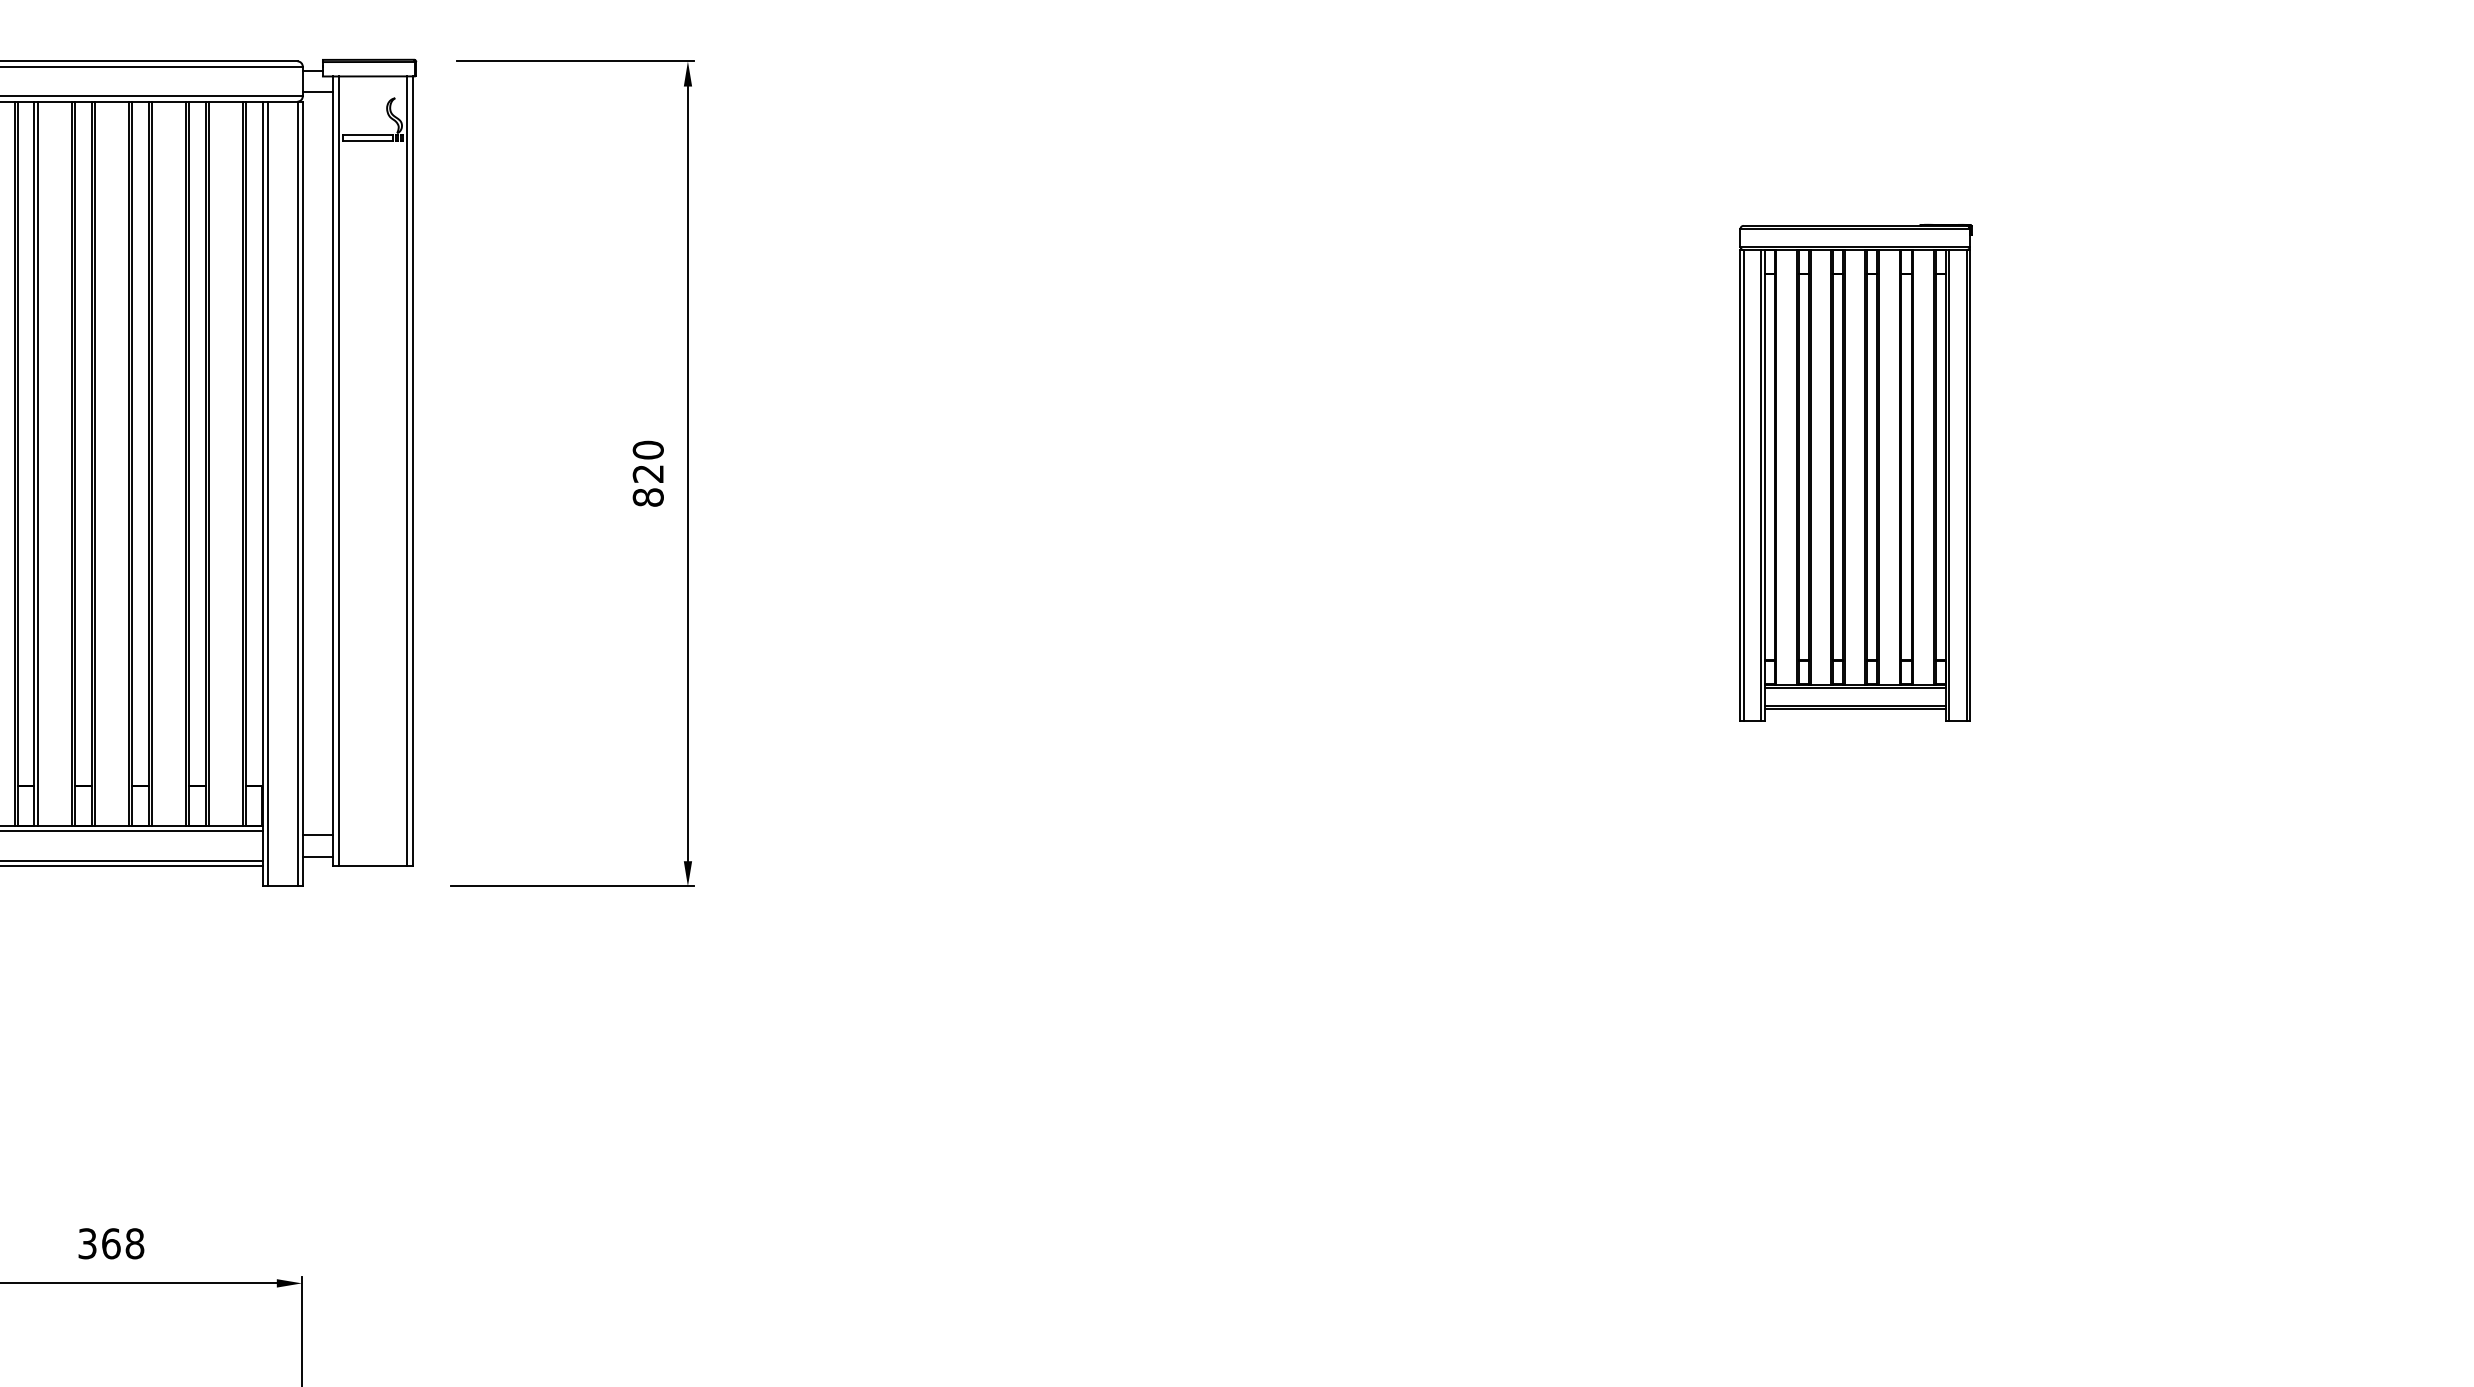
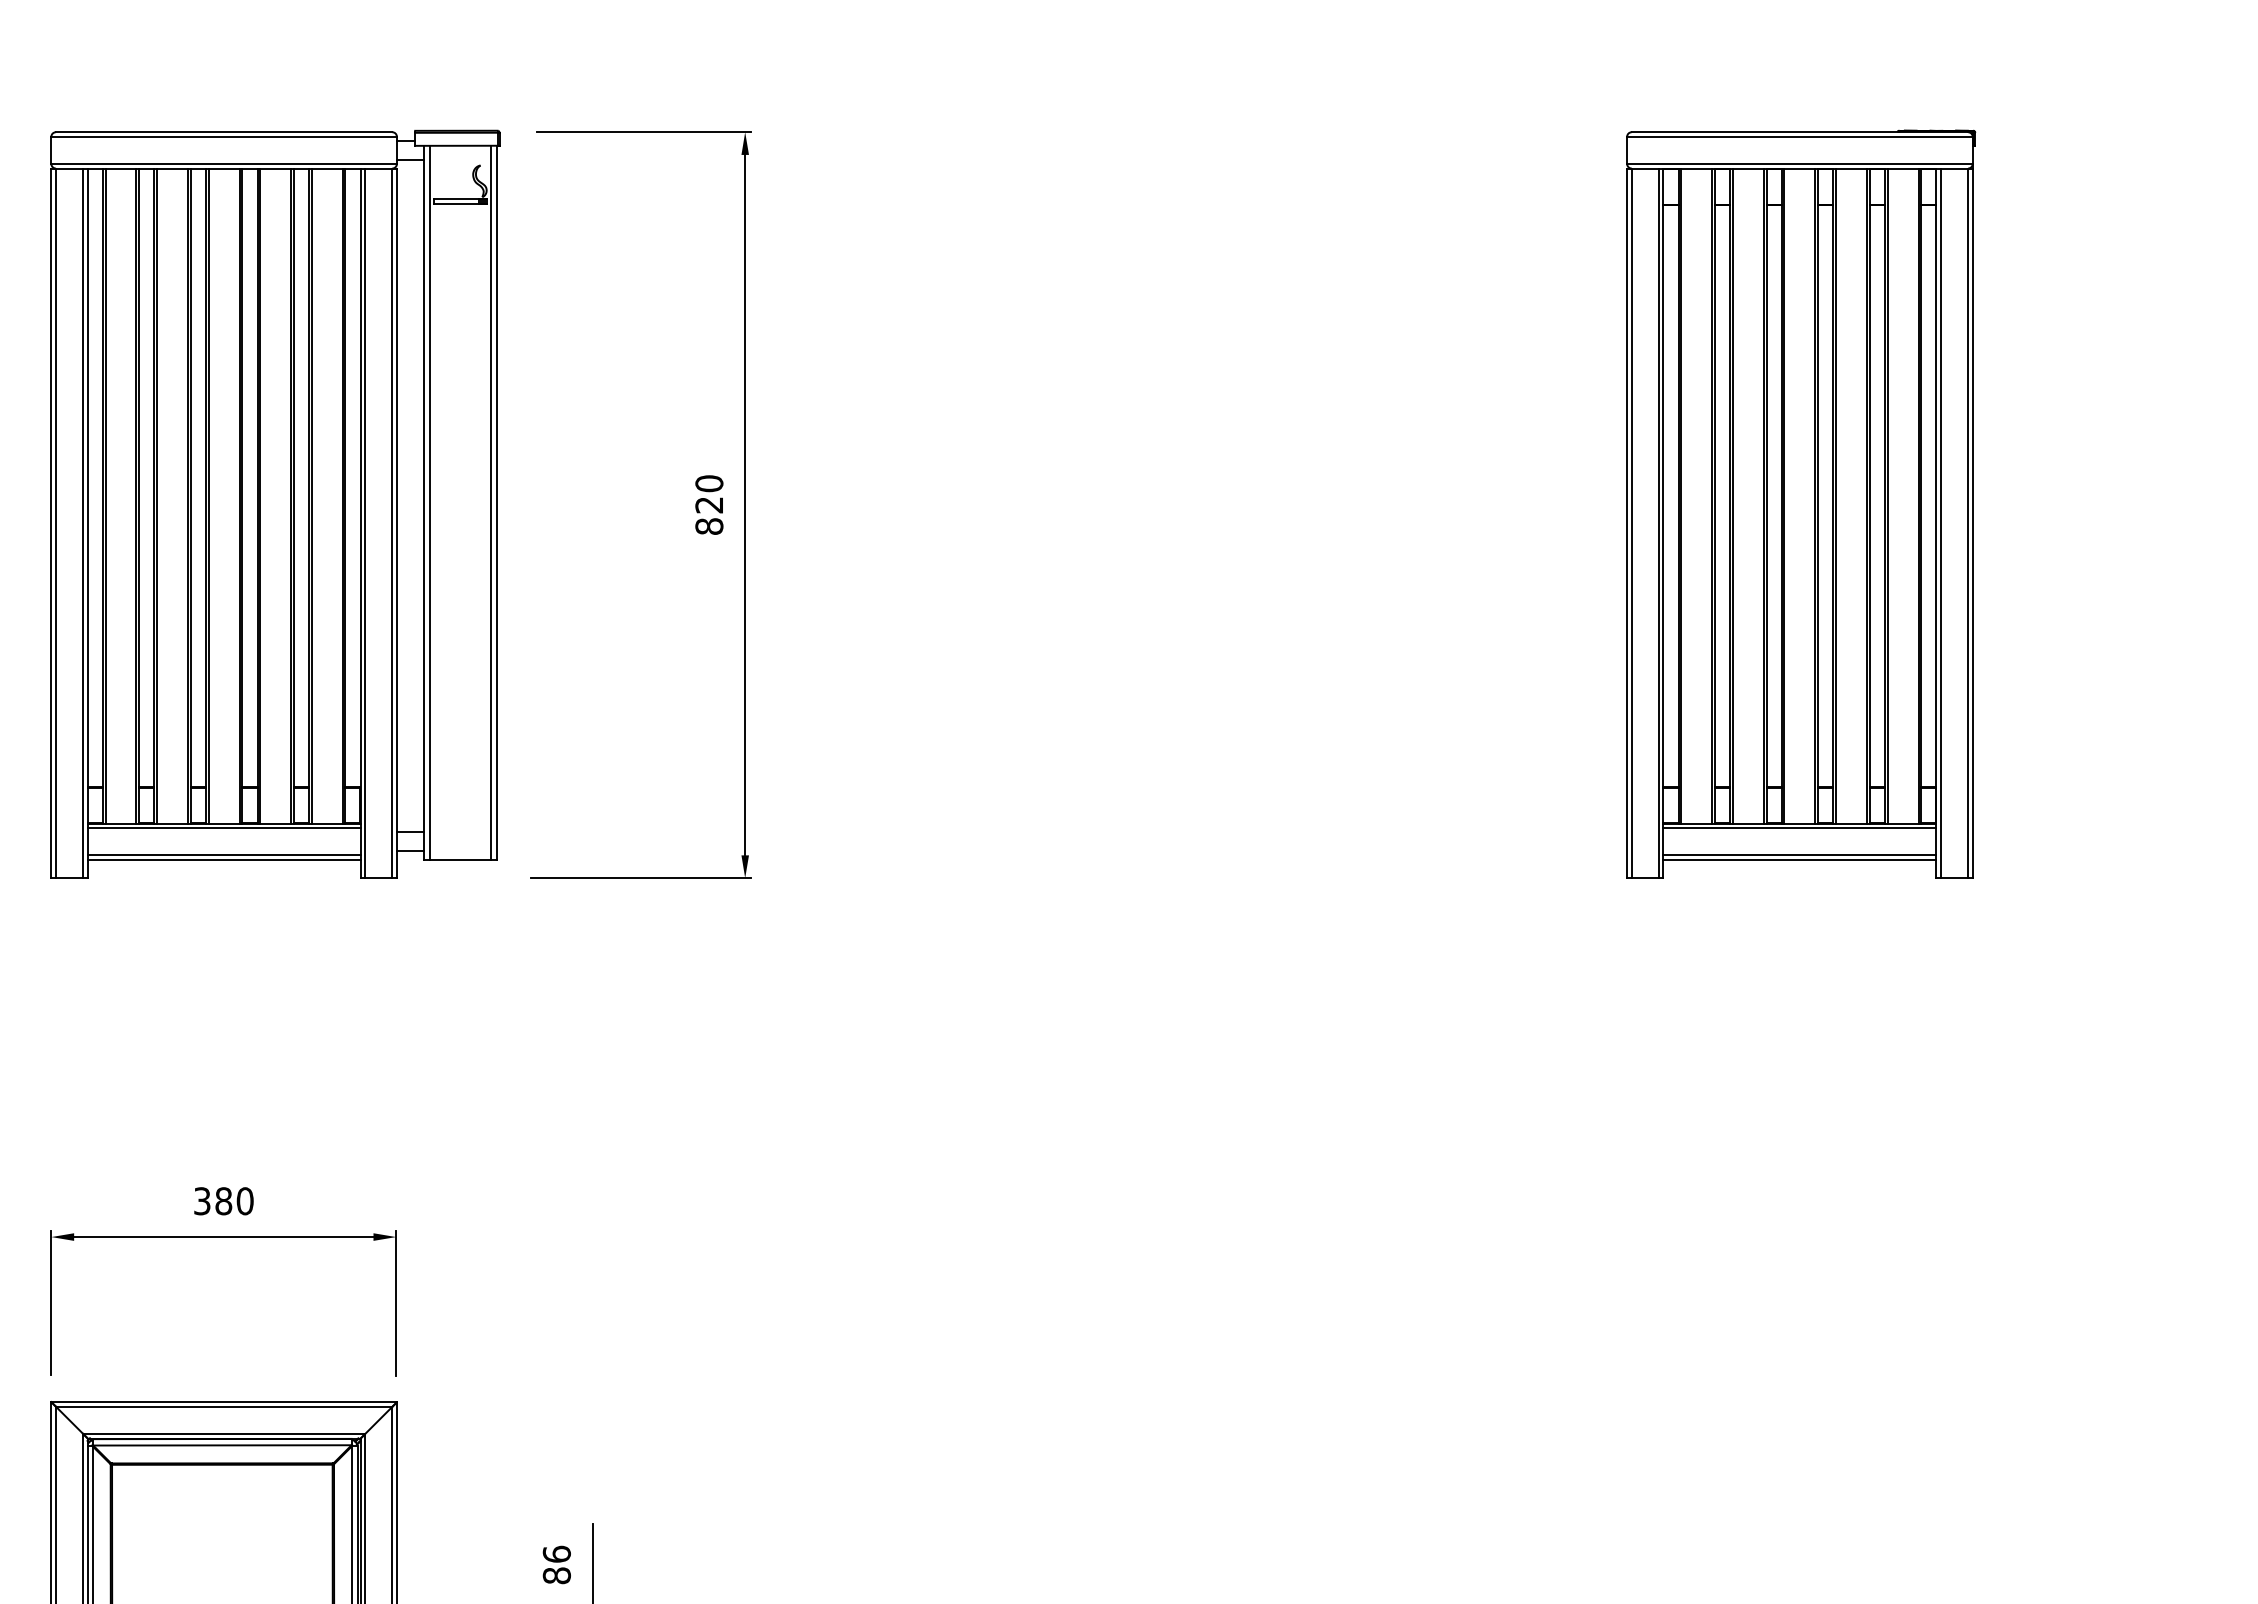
part: (1856, 472) -> (1801, 503), size x1.67
text: (123, 1244) -> (234, 1201), 368 -> 380

